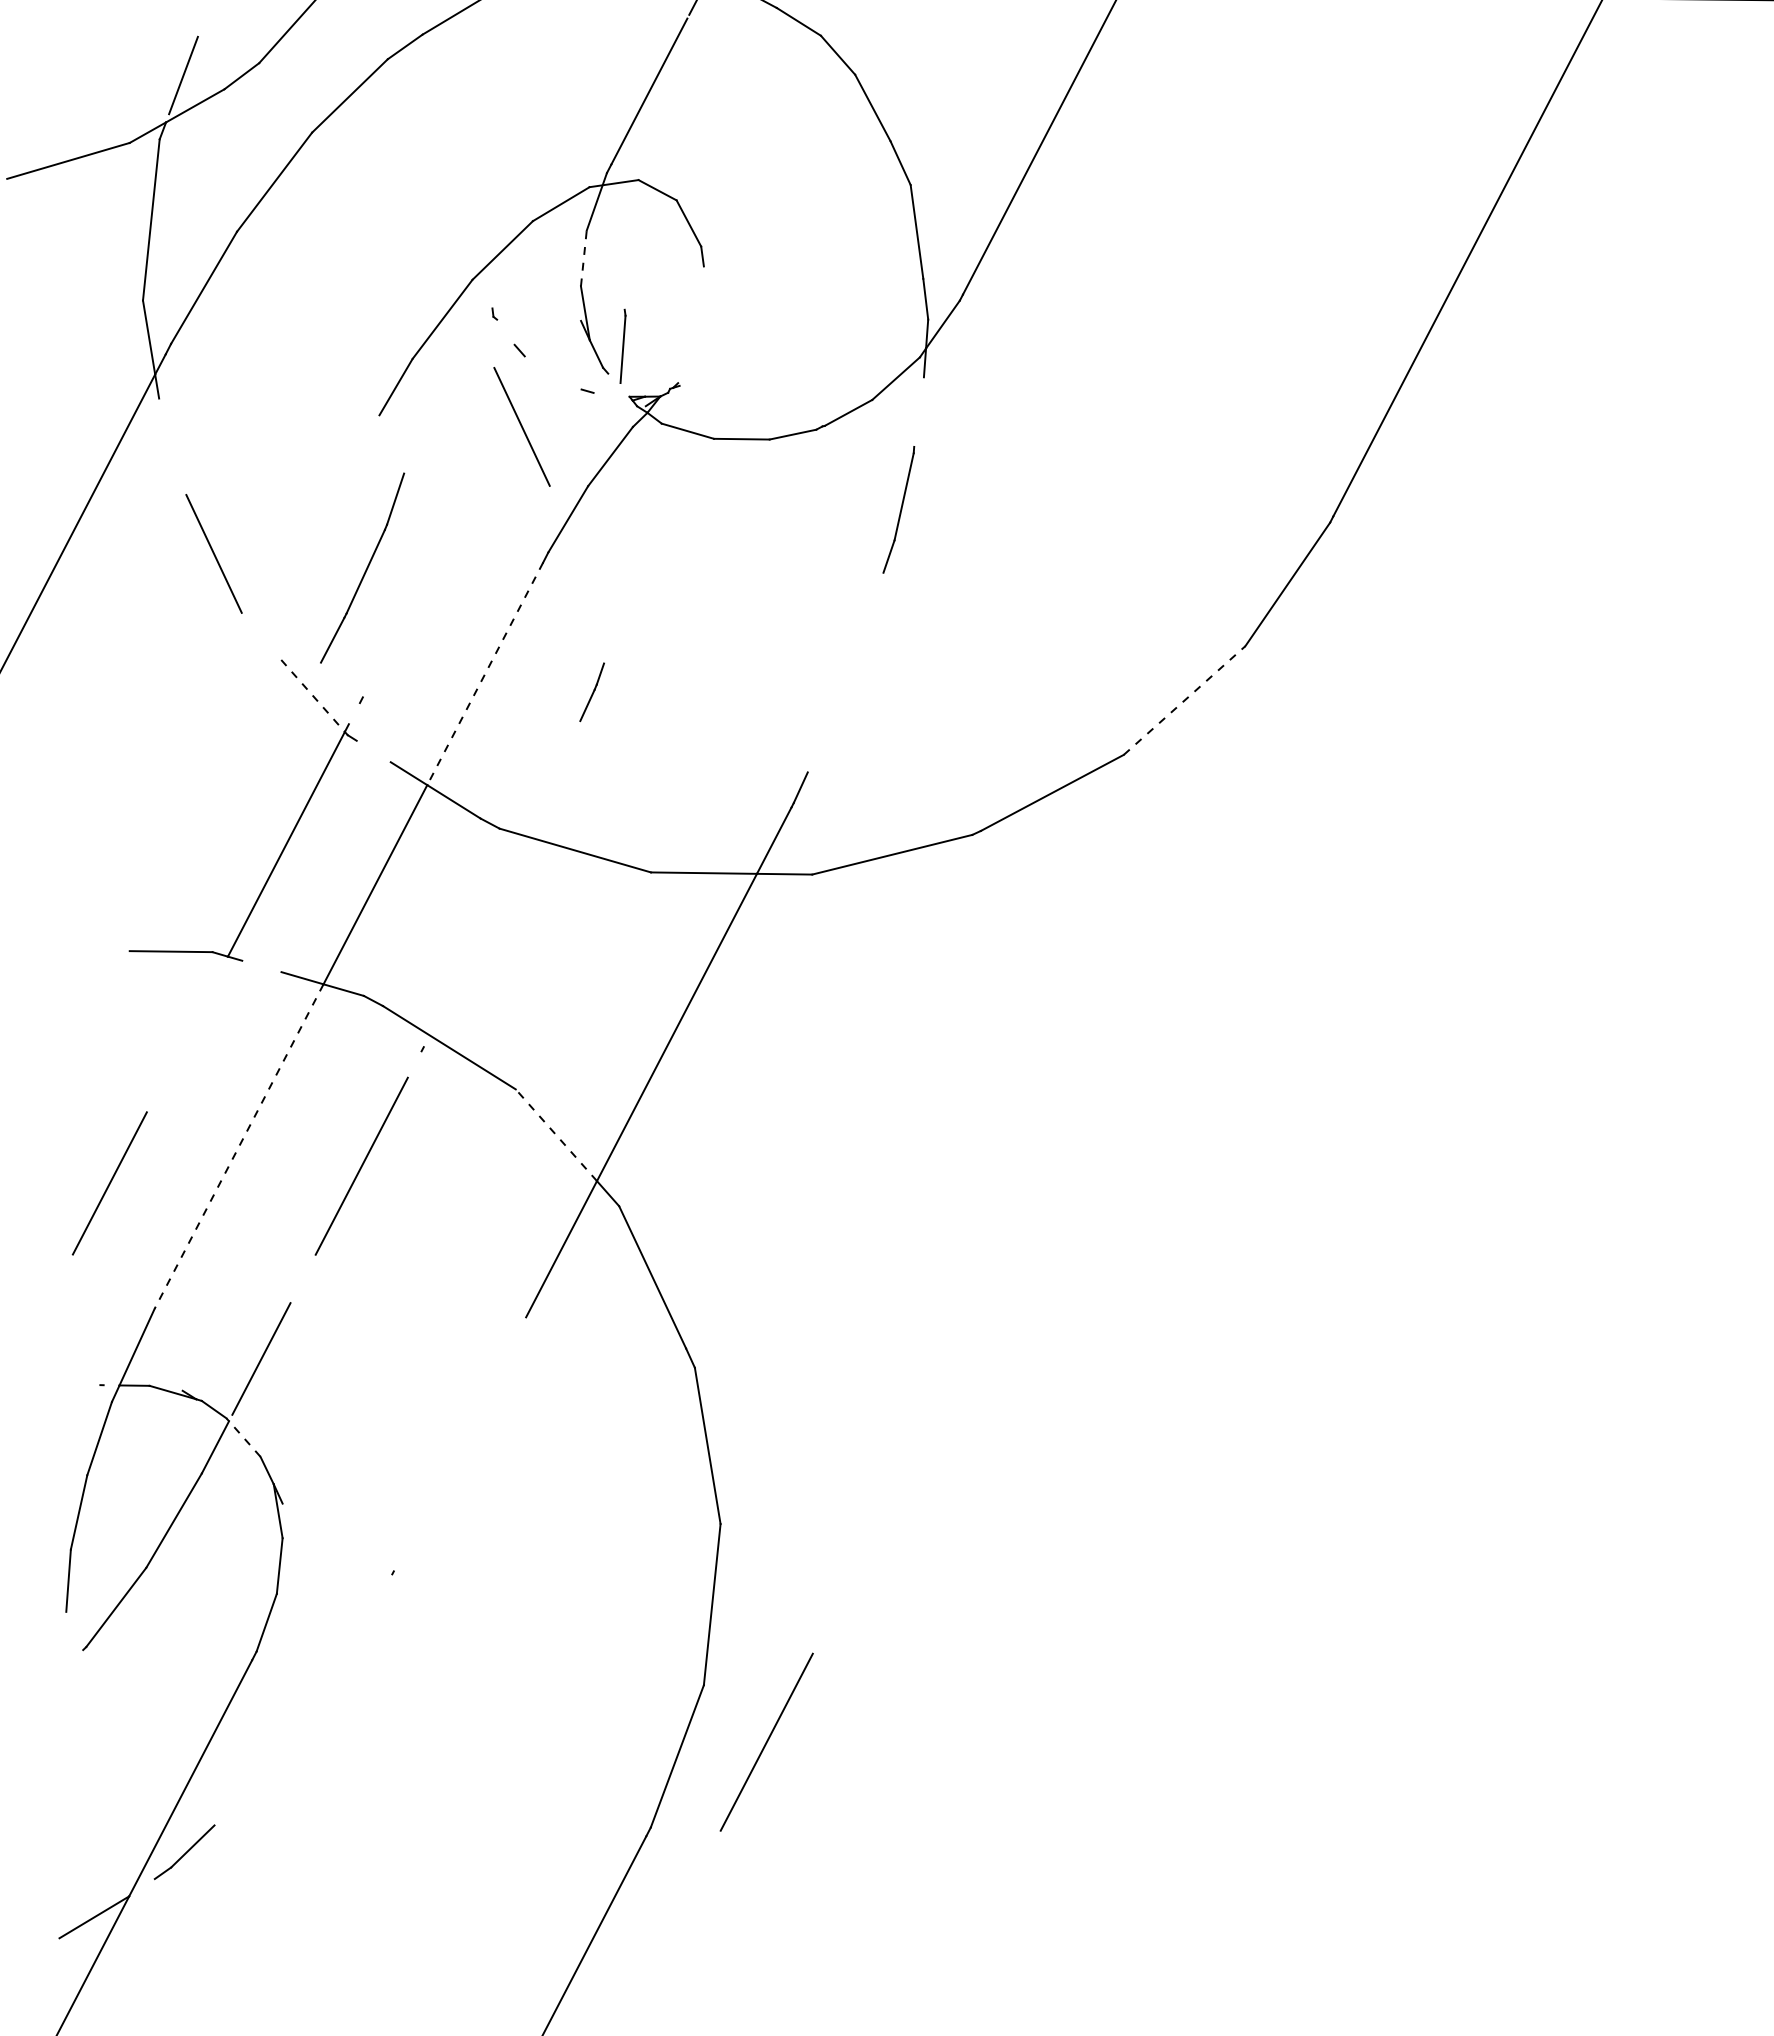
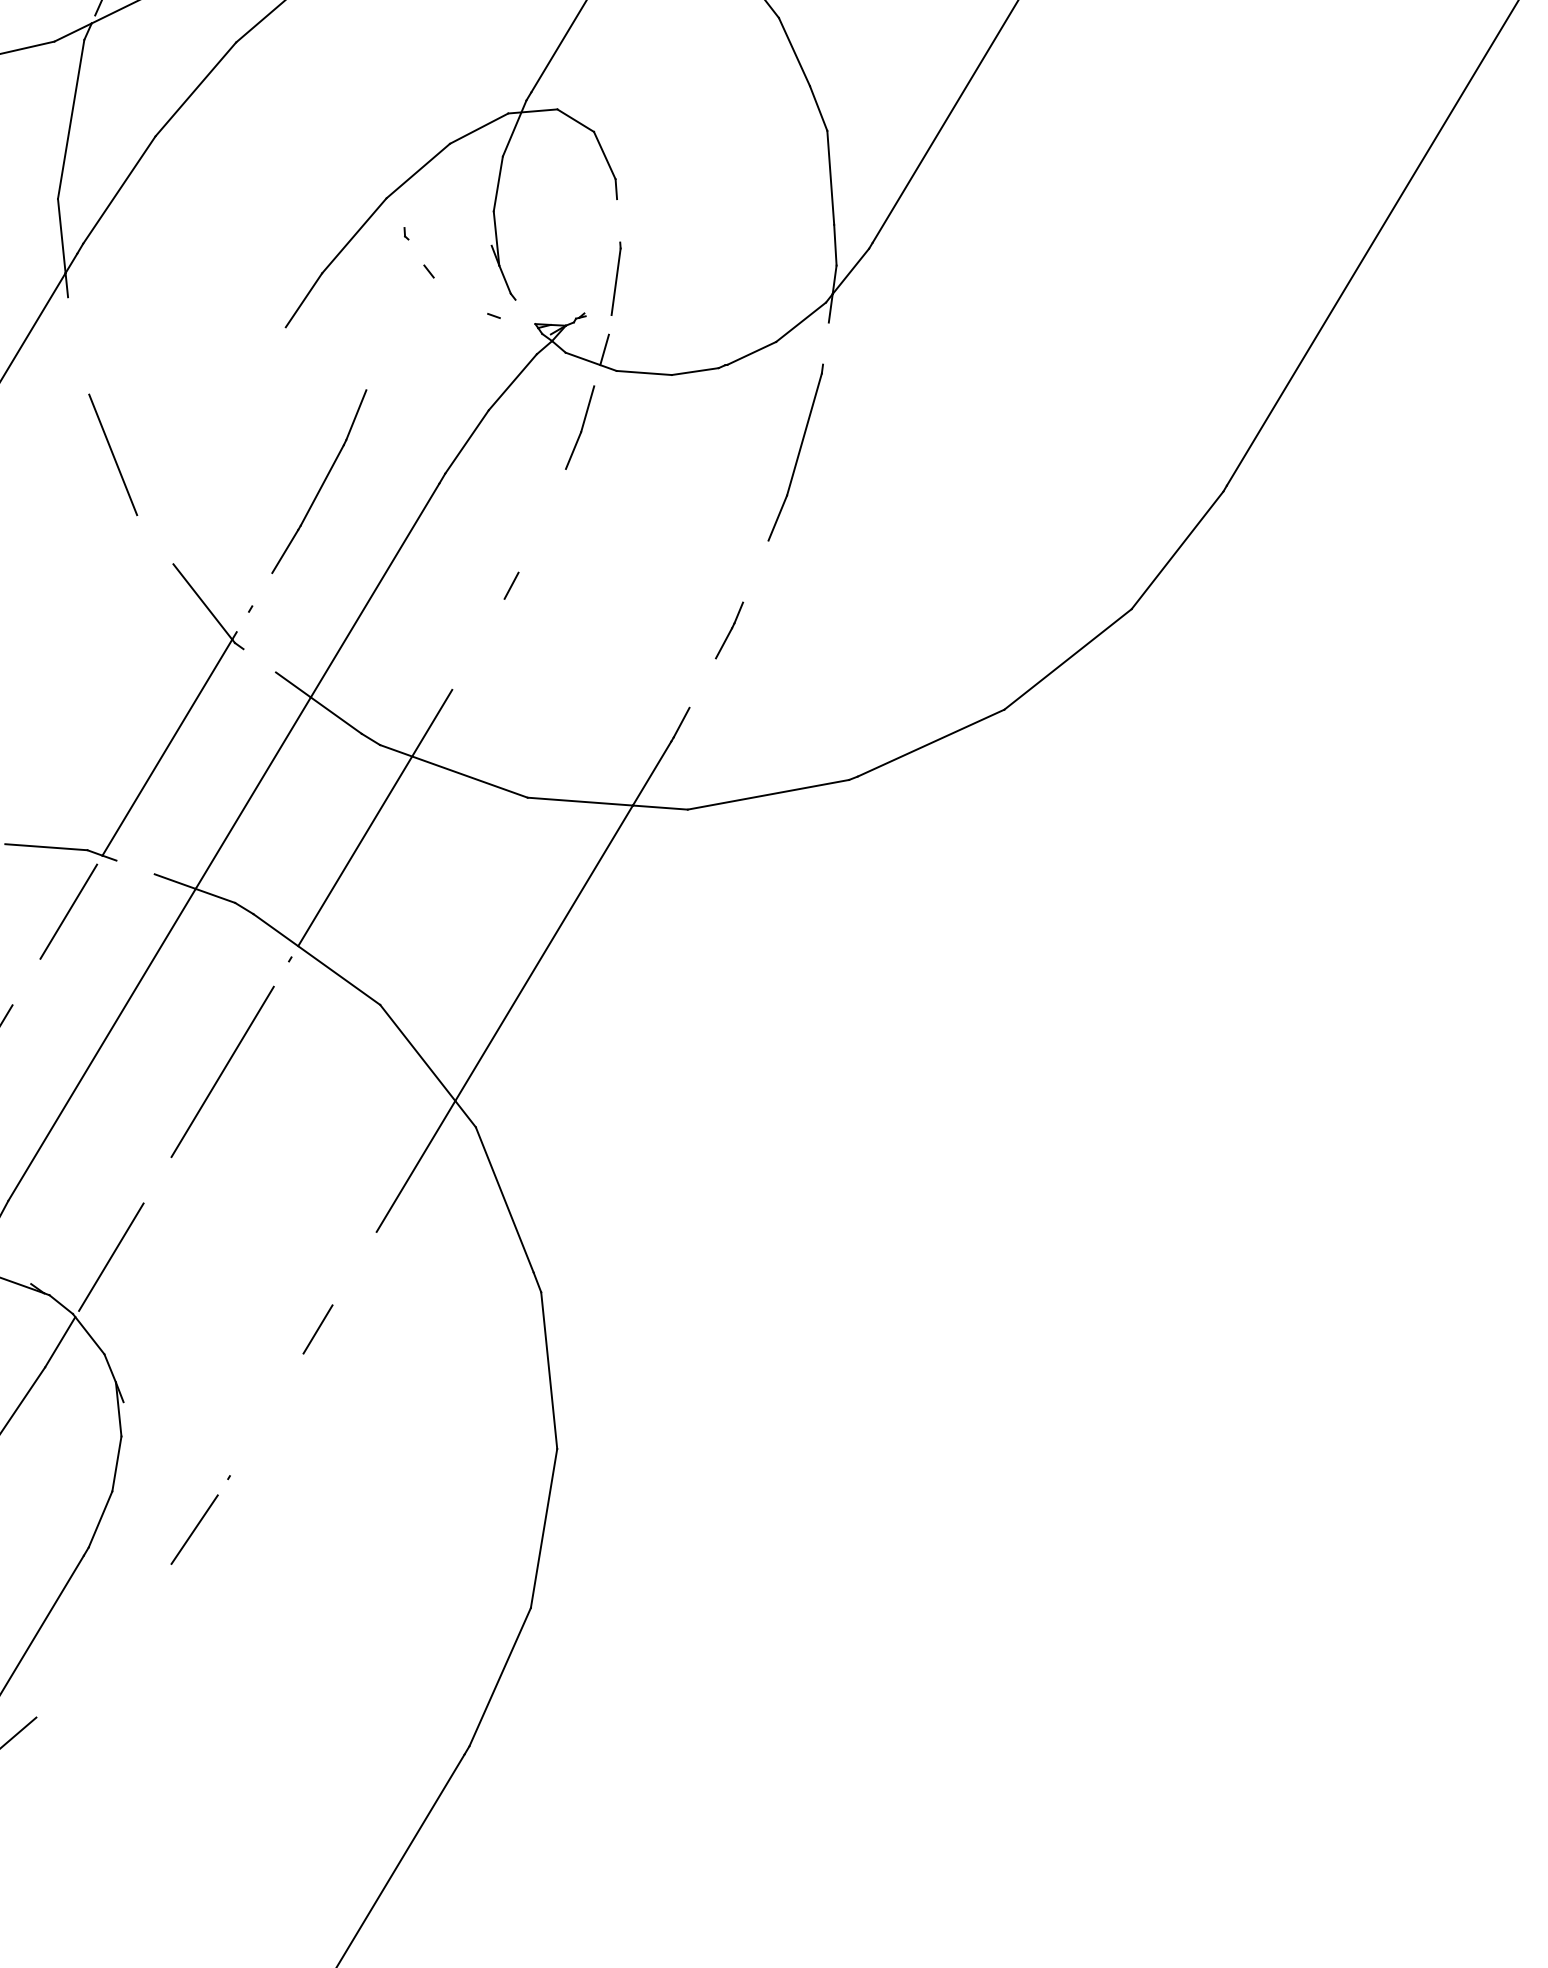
line: (583, 258) -> (497, 183), dashed -> solid
part: (622, 345) -> (615, 277), moved
line: (700, 418) -> (604, 349), added
line: (521, 426) -> (426, 347), removed
part: (680, 497) -> (579, 427), added
part: (898, 509) -> (795, 452), size x1.43
part: (362, 567) -> (319, 481), moved
line: (621, 660) -> (511, 585), added
line: (484, 674) -> (374, 591), dashed -> solid
part: (591, 692) -> (728, 630), moved
line: (313, 696) -> (203, 602), dashed -> solid
line: (1184, 700) -> (1067, 659), dashed -> solid
line: (498, 901) -> (374, 817), added
line: (197, 1014) -> (68, 911), added
line: (556, 1134) -> (417, 1052), dashed -> solid
line: (239, 1146) -> (102, 1044), dashed -> solid
line: (473, 1418) -> (318, 1329), added
line: (243, 1437) -> (88, 1334), dashed -> solid
line: (361, 1627) -> (194, 1529), added
line: (766, 1741) -> (589, 1667), removed

